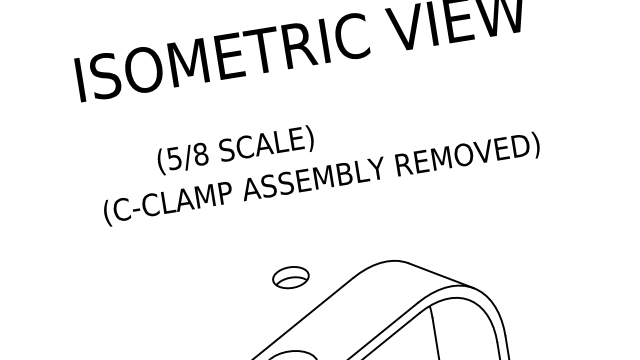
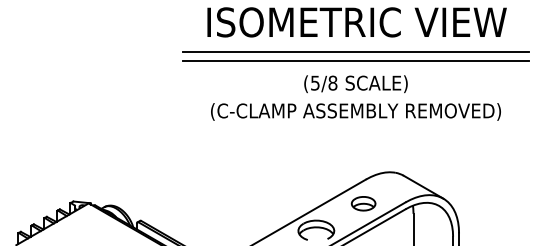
line: (306, 90) -> (355, 52), added
line: (308, 102) -> (355, 60), added
text: (235, 150) -> (355, 84), moved
part: (290, 277) -> (363, 203), moved

